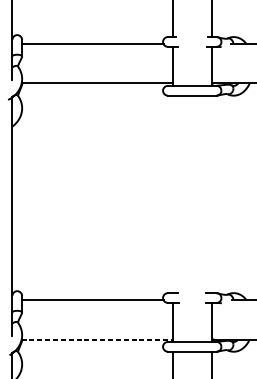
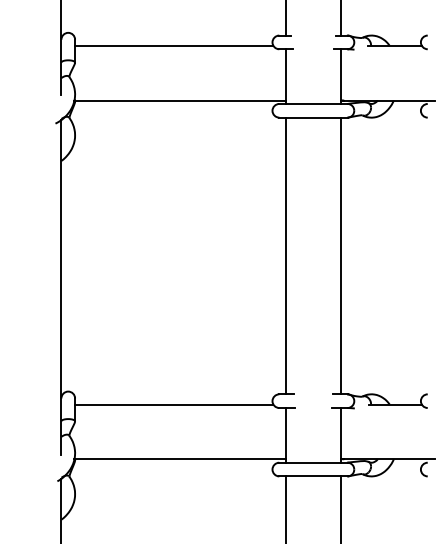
line: (173, 194) -> (286, 255), added
line: (211, 194) -> (340, 255), added
line: (97, 339) -> (180, 459), dashed -> solid

